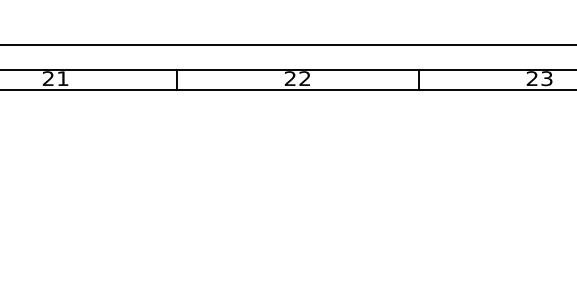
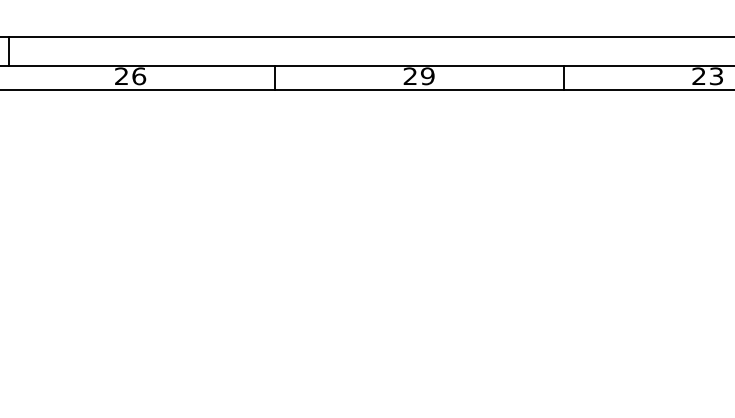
text: (63, 78) -> (139, 76), 21 -> 26
text: (304, 78) -> (427, 76), 22 -> 29

